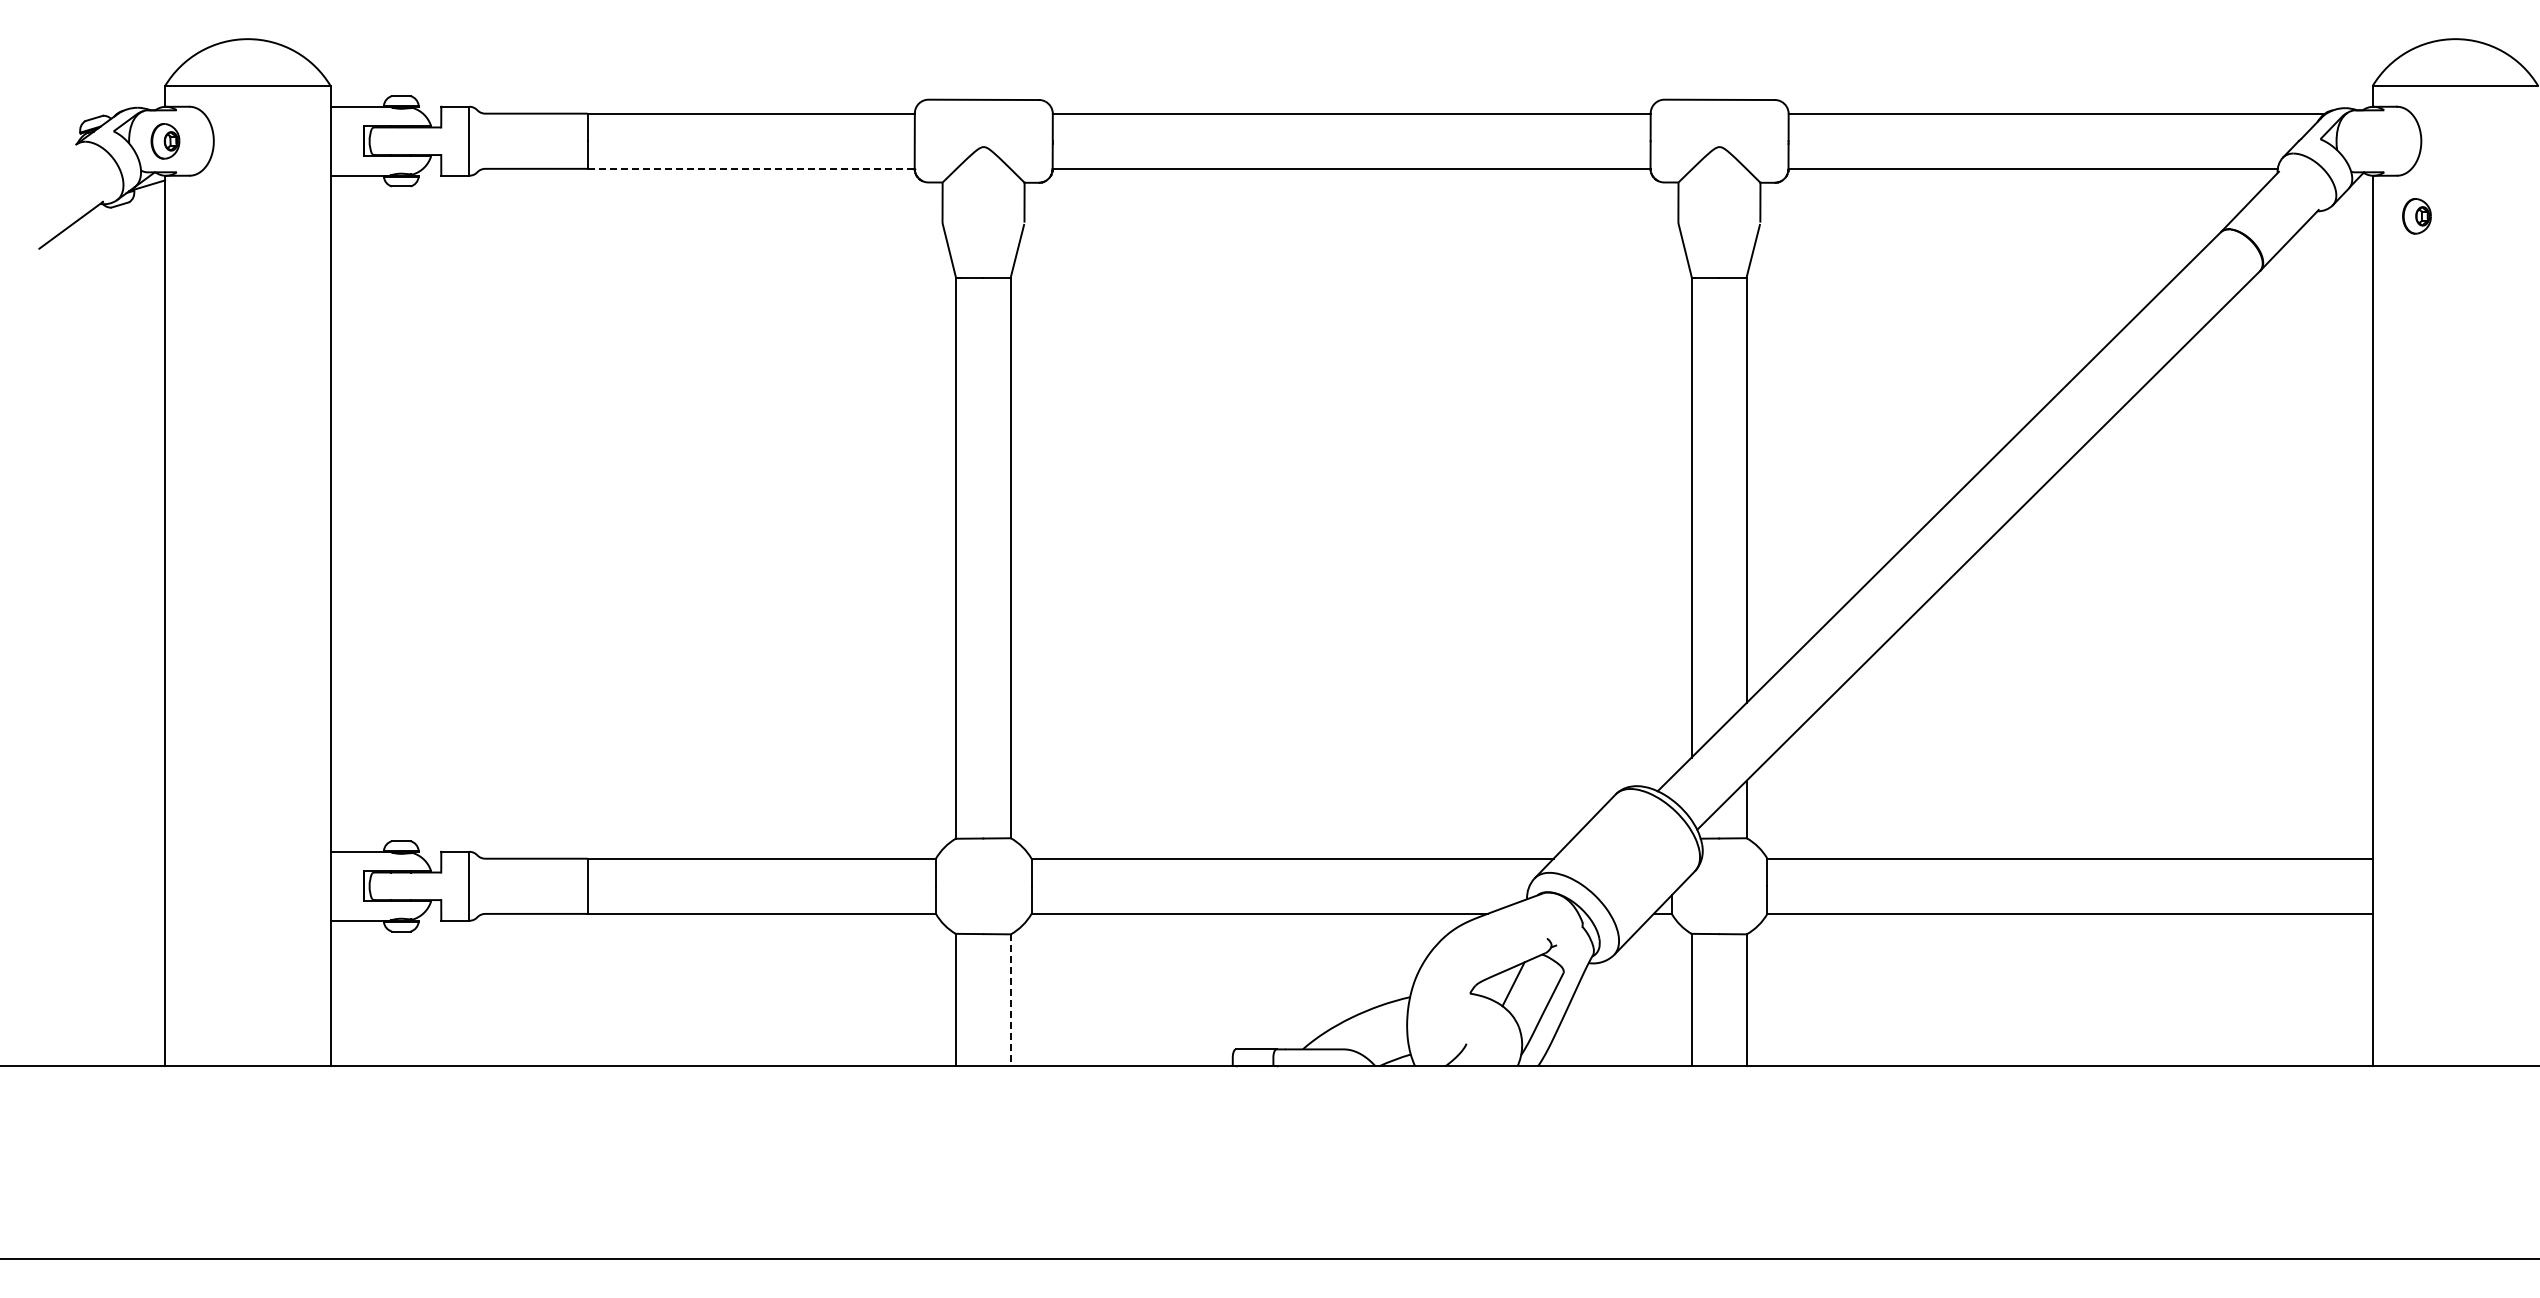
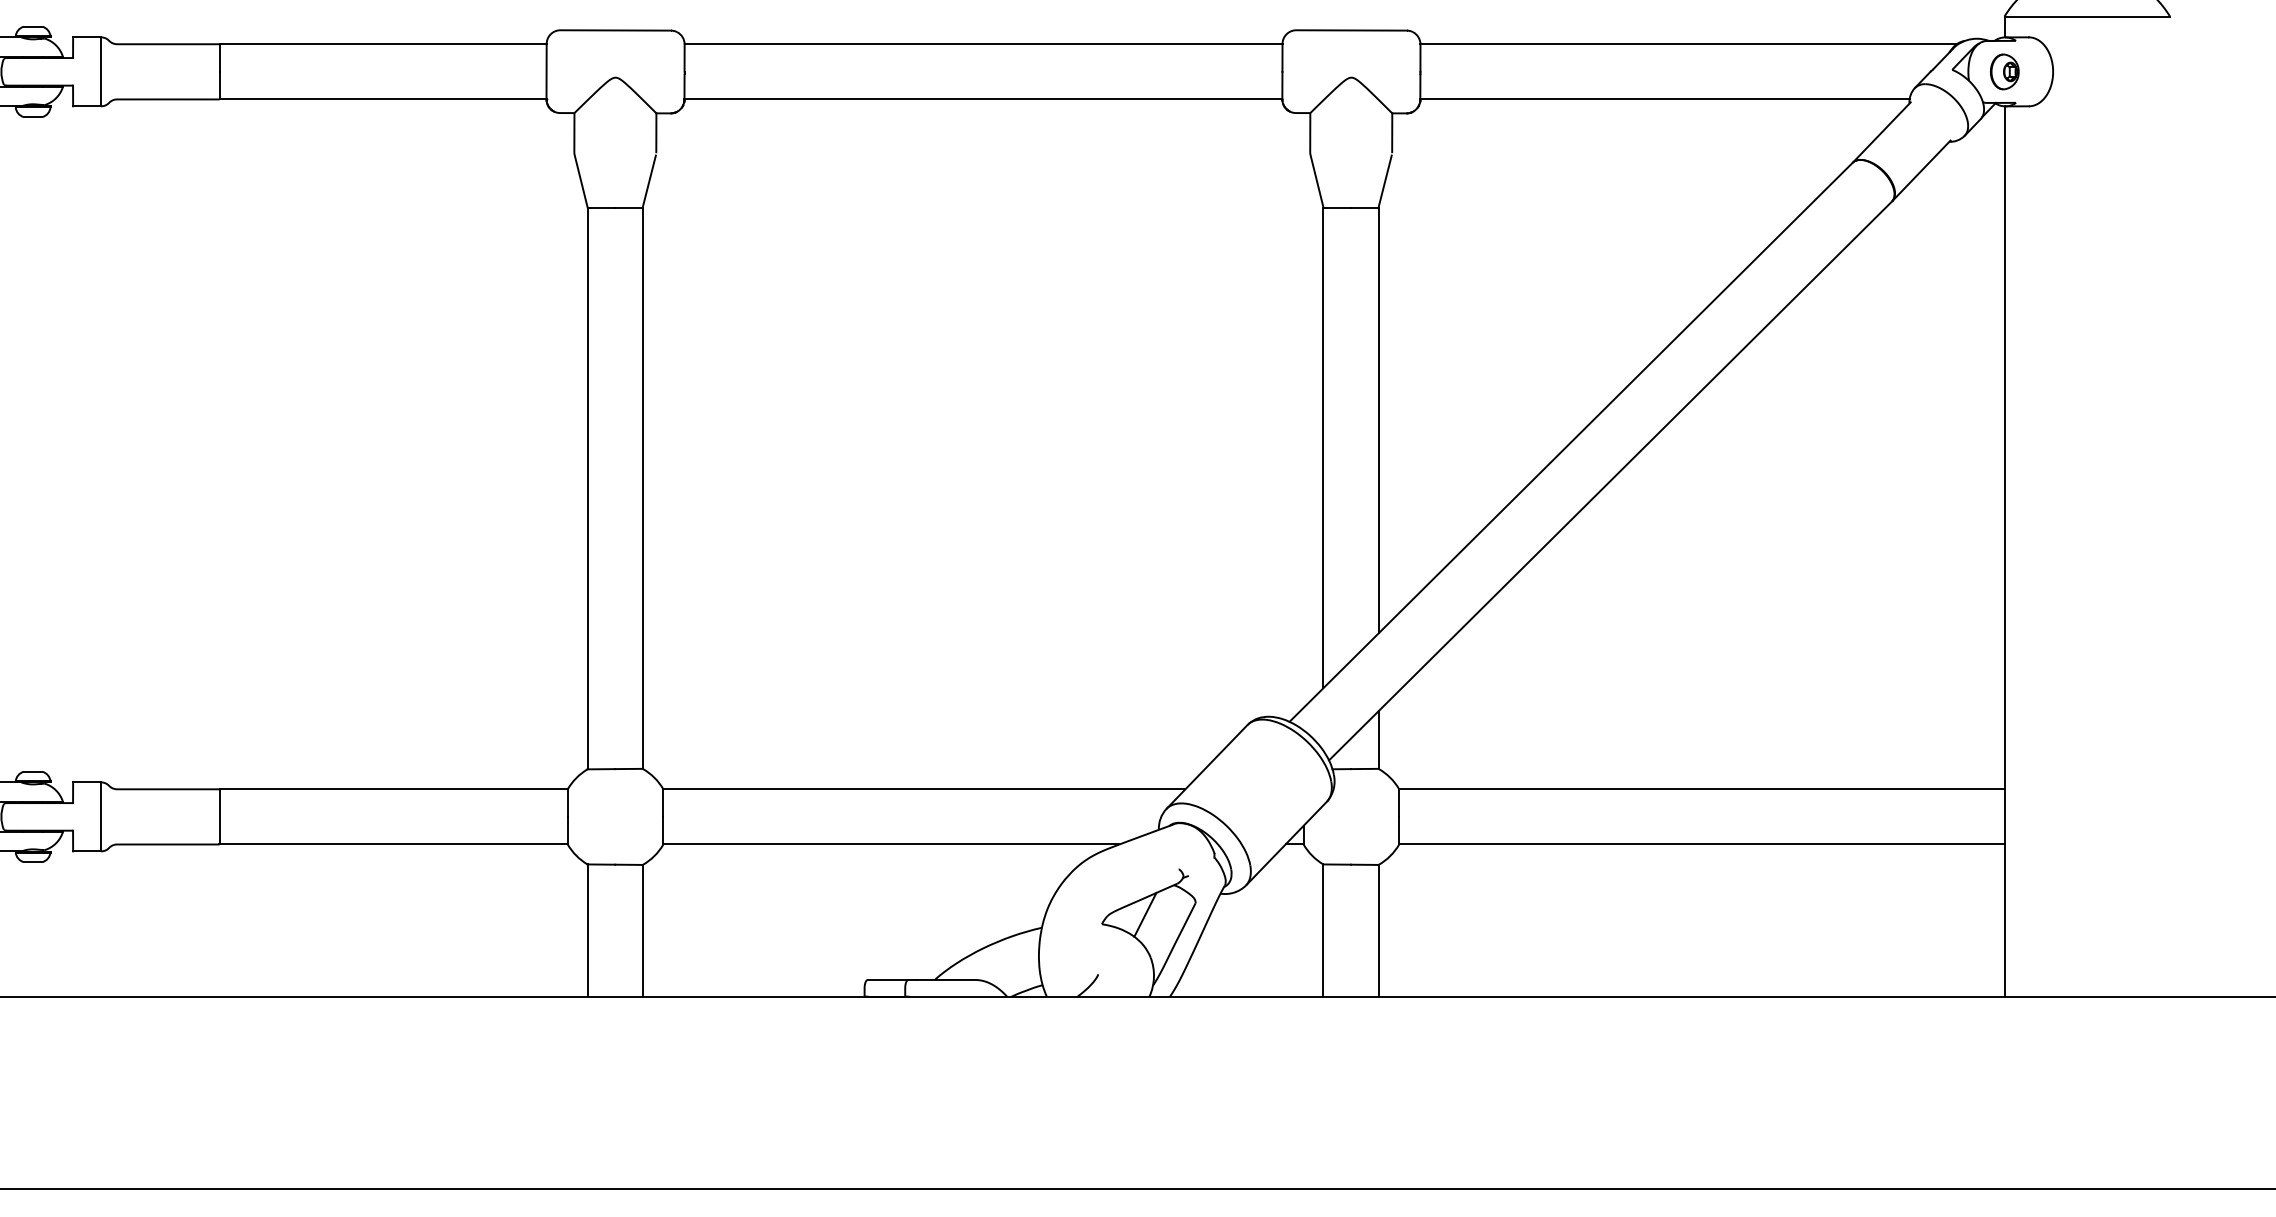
line: (751, 168) -> (383, 99), dashed -> solid
part: (2416, 216) -> (2004, 72), moved
line: (1010, 1000) -> (642, 931), dashed -> solid

